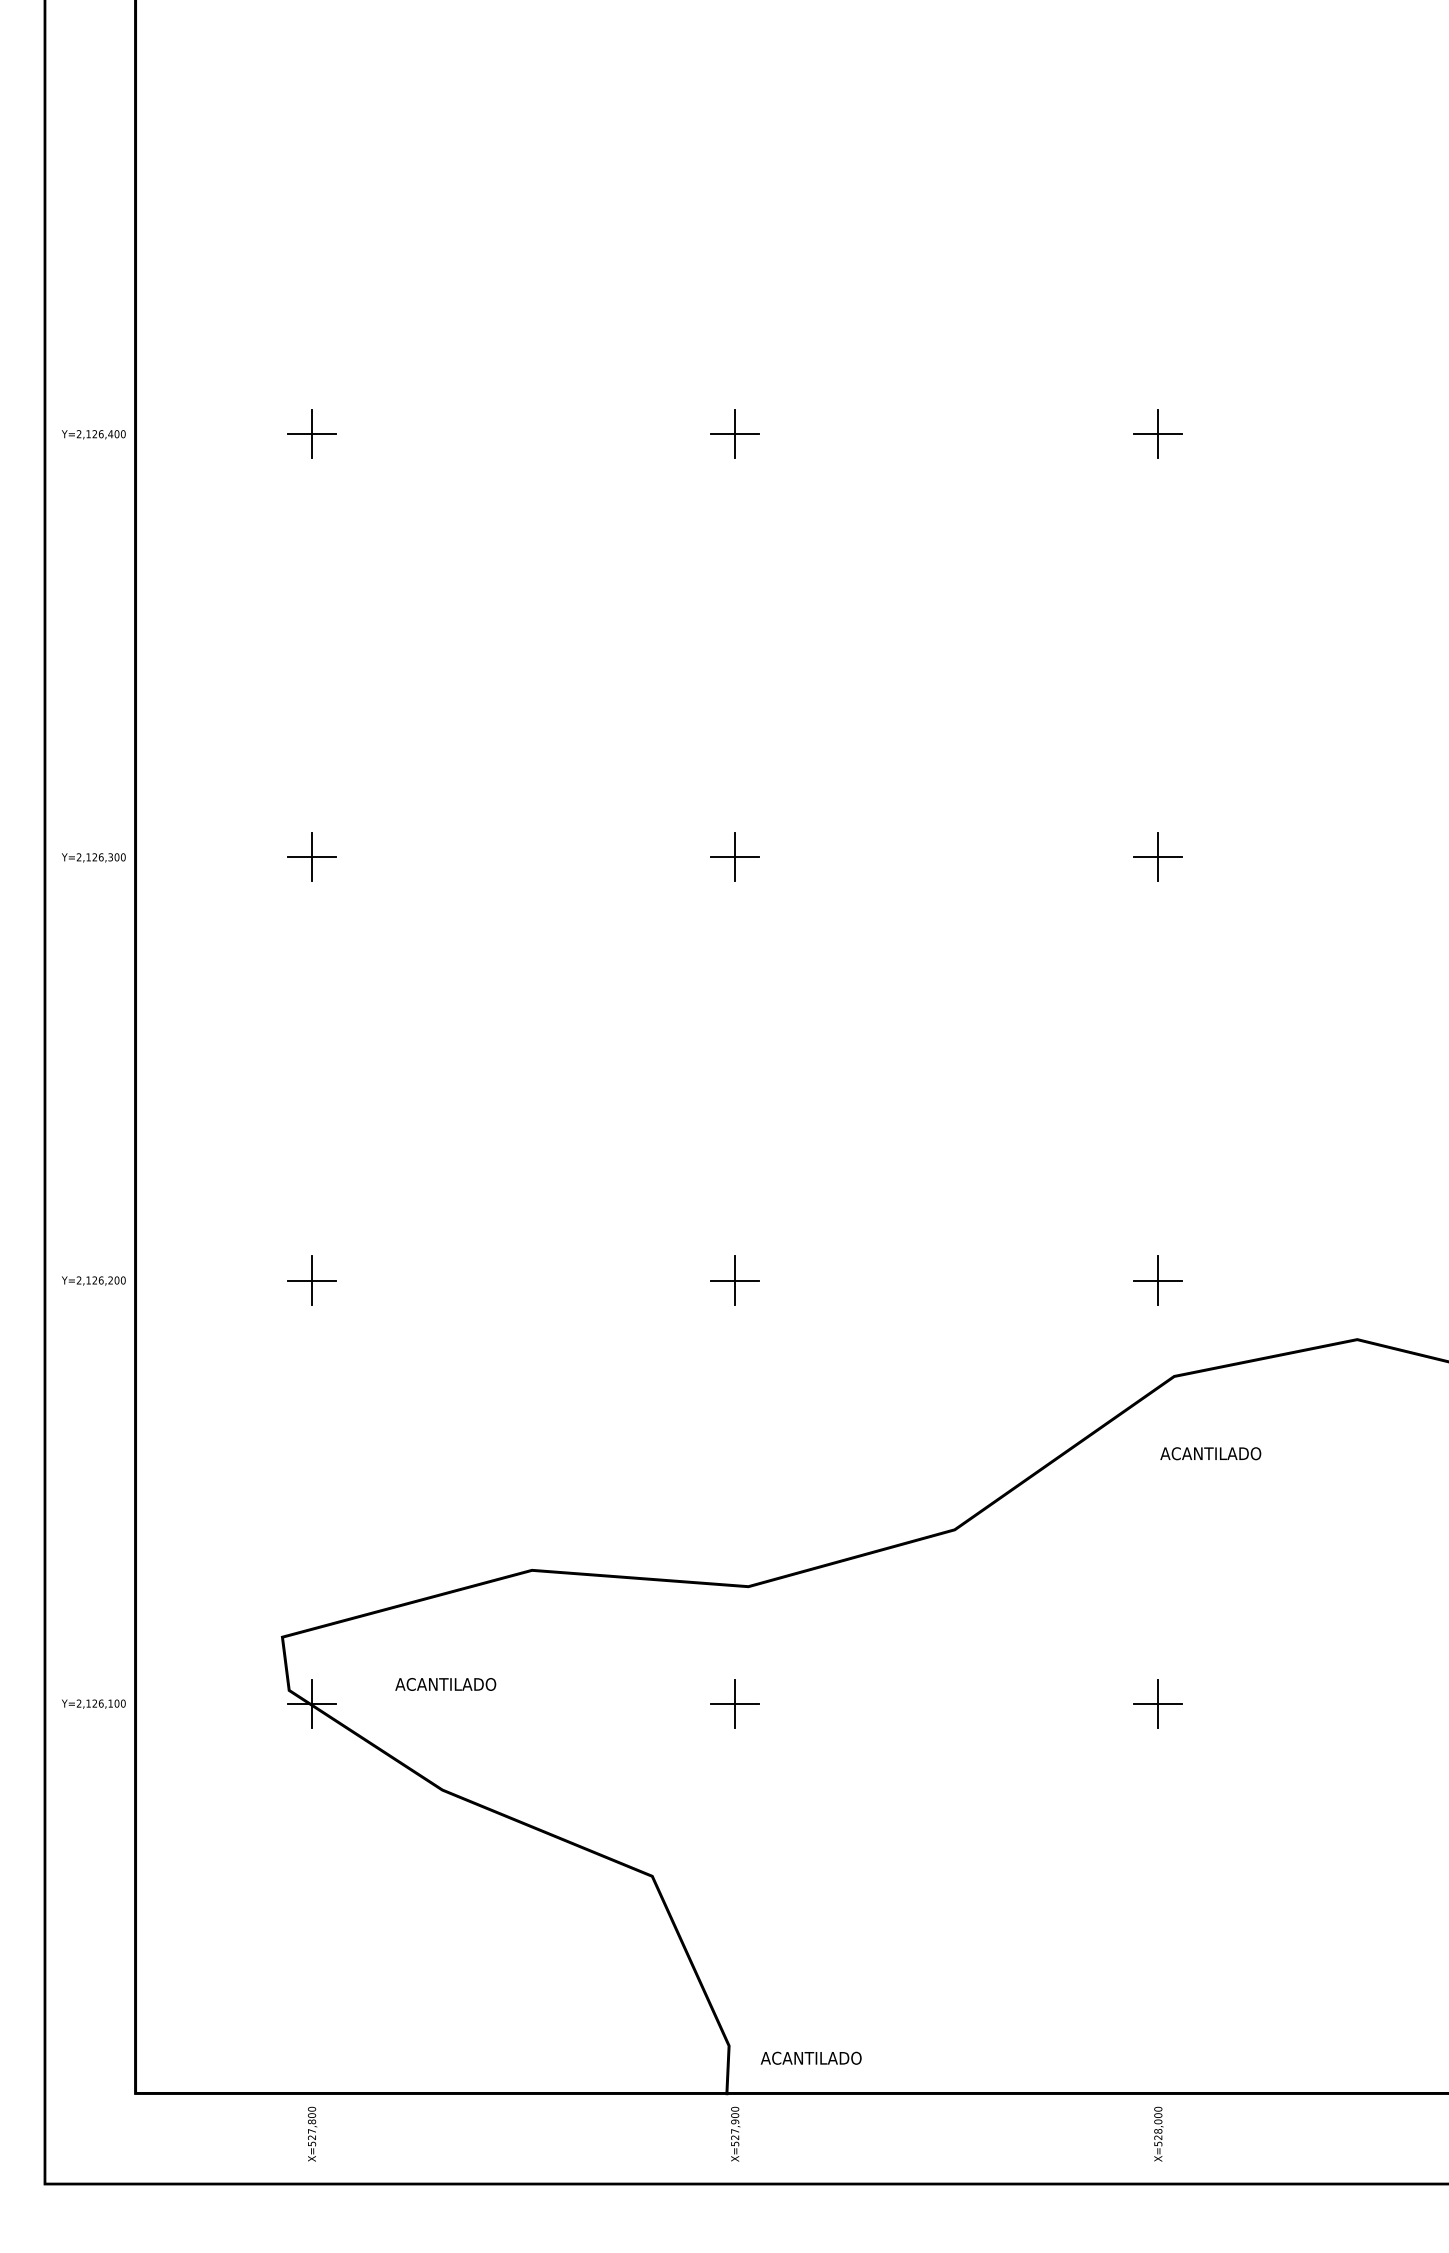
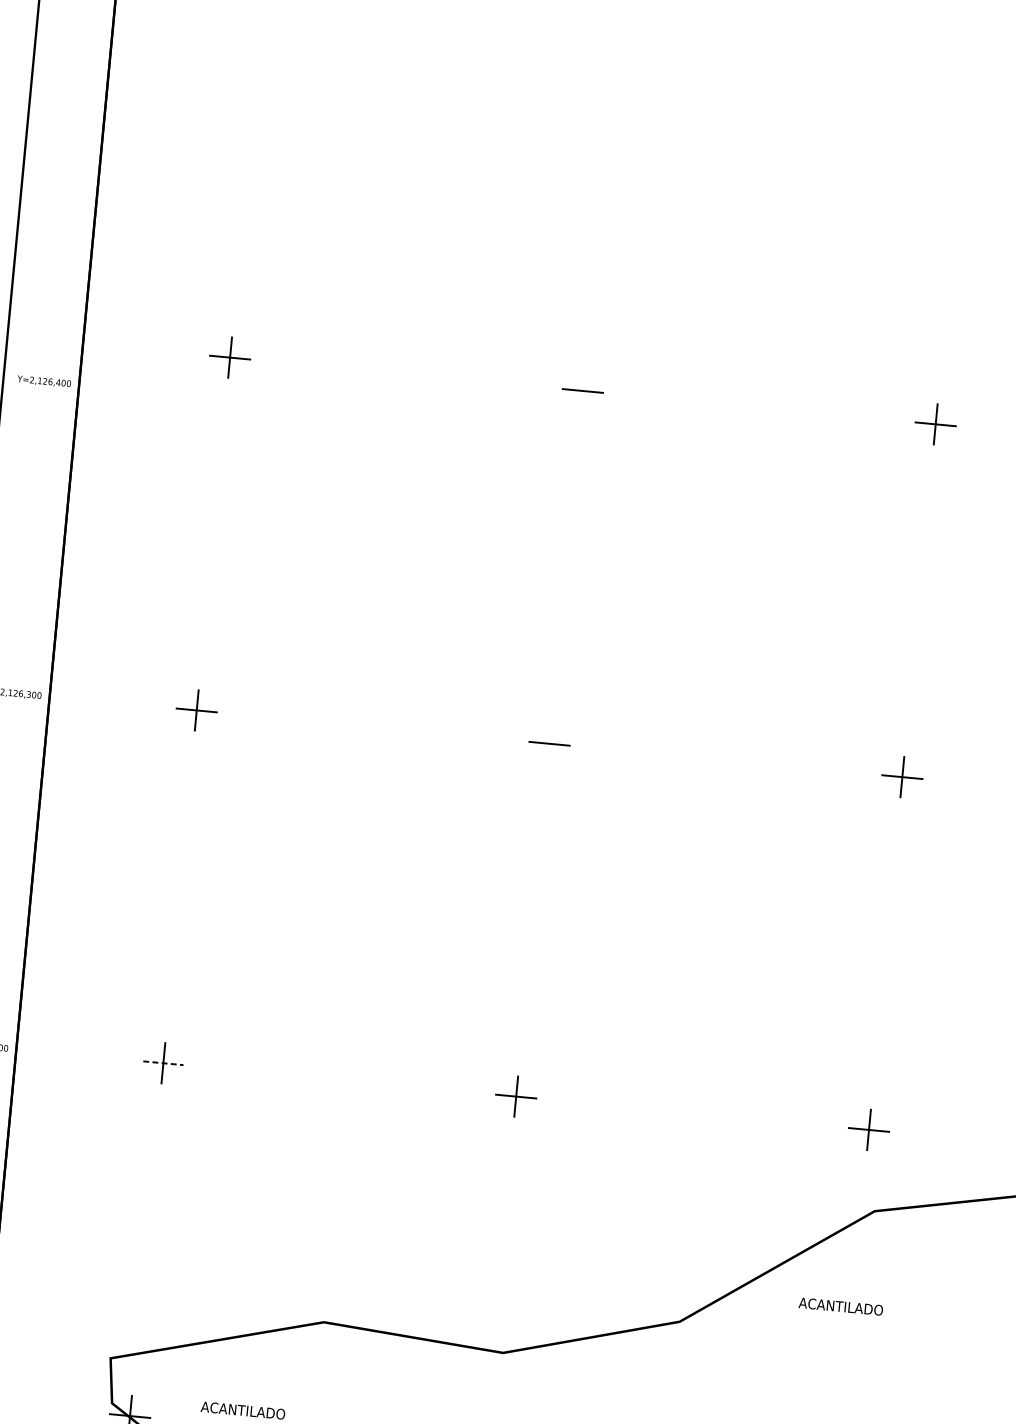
text: (93, 434) -> (44, 381), moved
line: (735, 434) -> (583, 391), removed
line: (735, 857) -> (549, 743), removed
line: (312, 1280) -> (163, 1063), solid -> dashed
text: (1210, 1453) -> (840, 1306), moved

